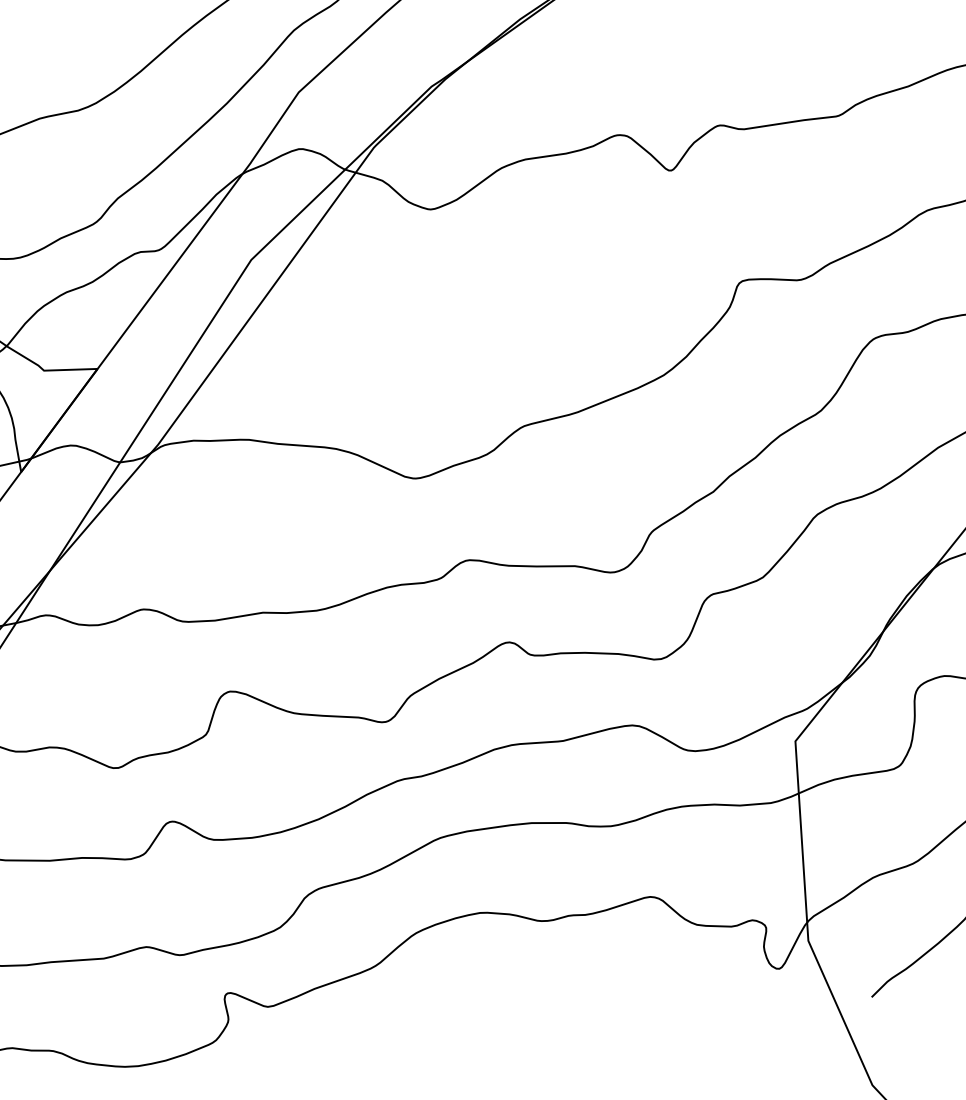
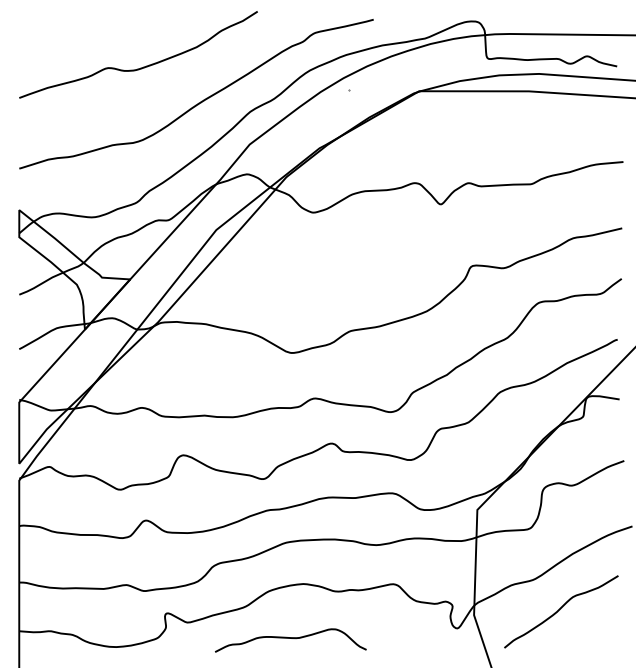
curve: (465, 1018) -> (290, 638), added

